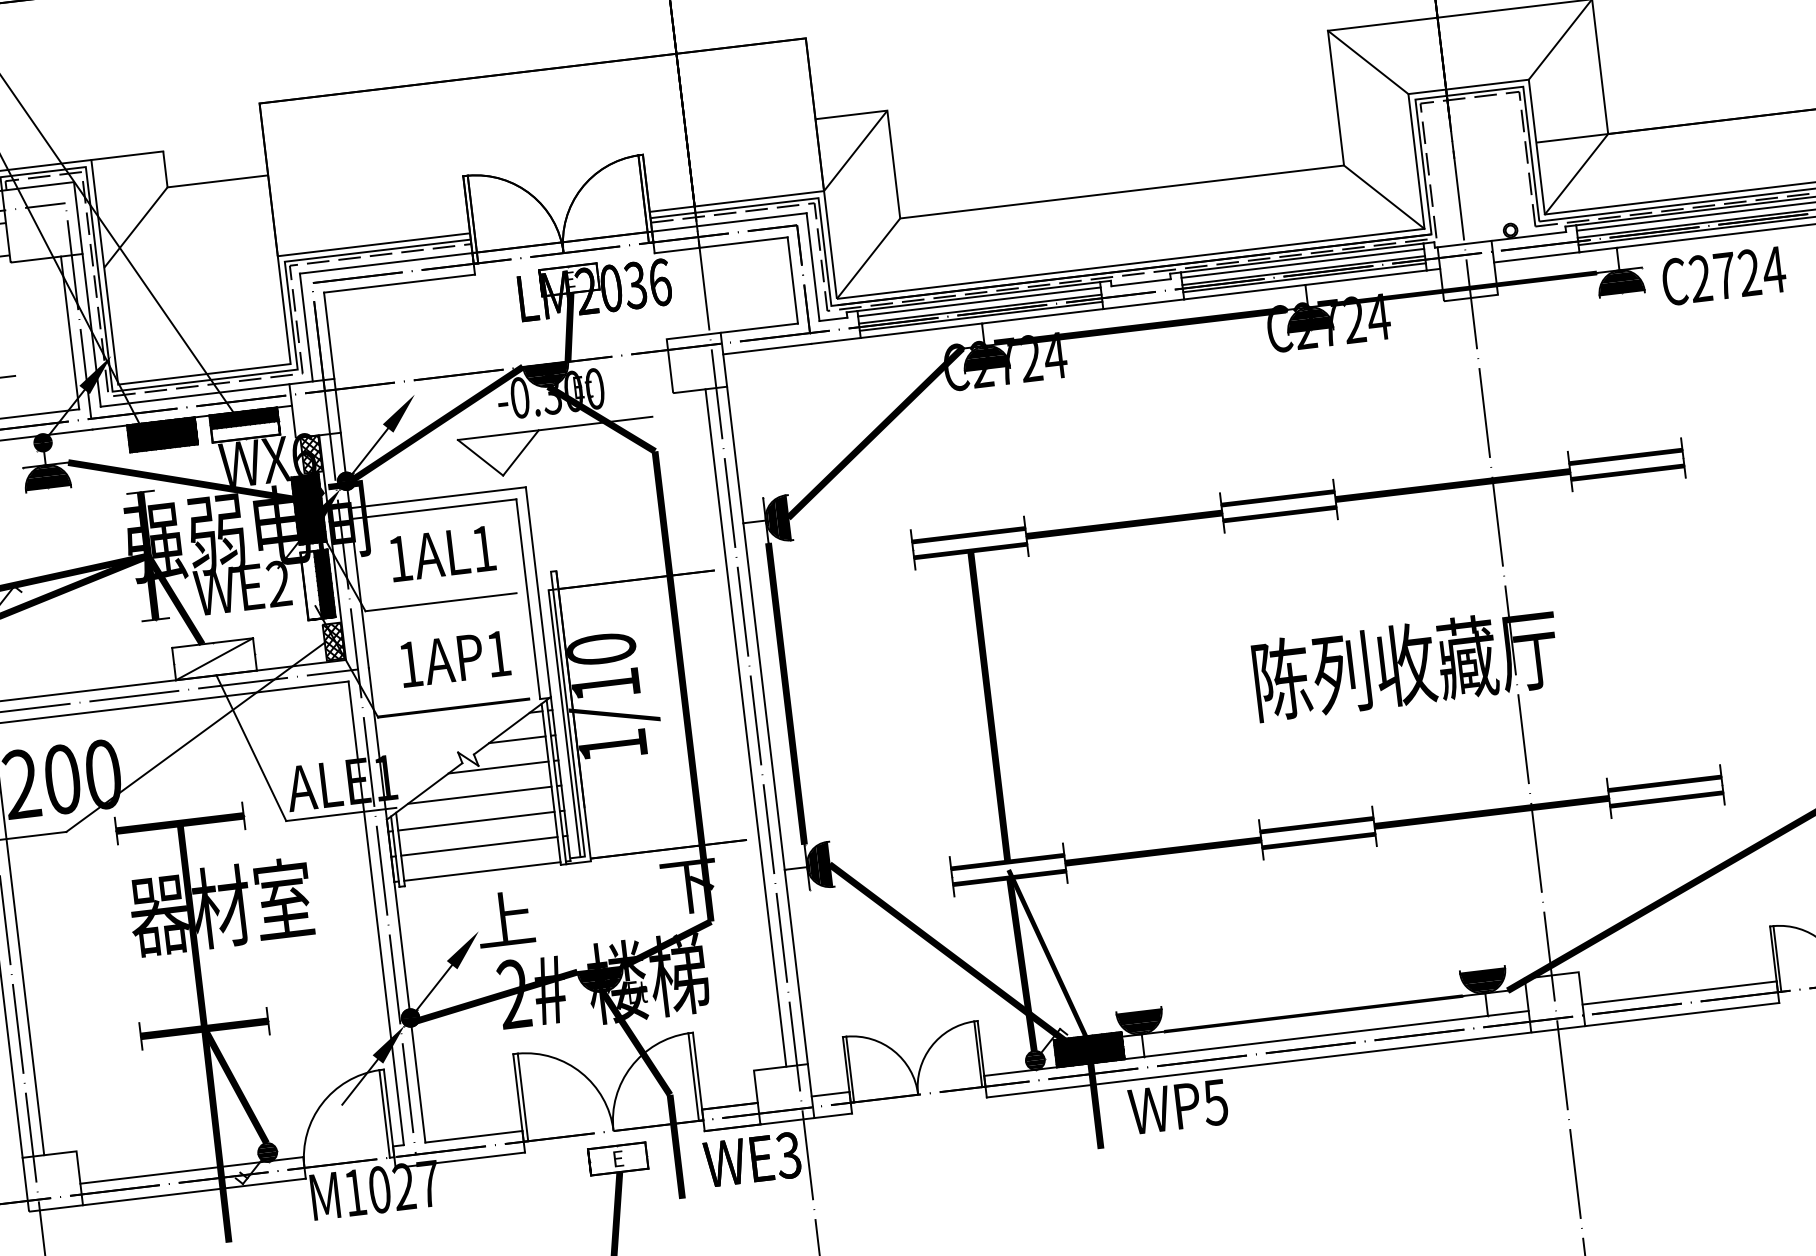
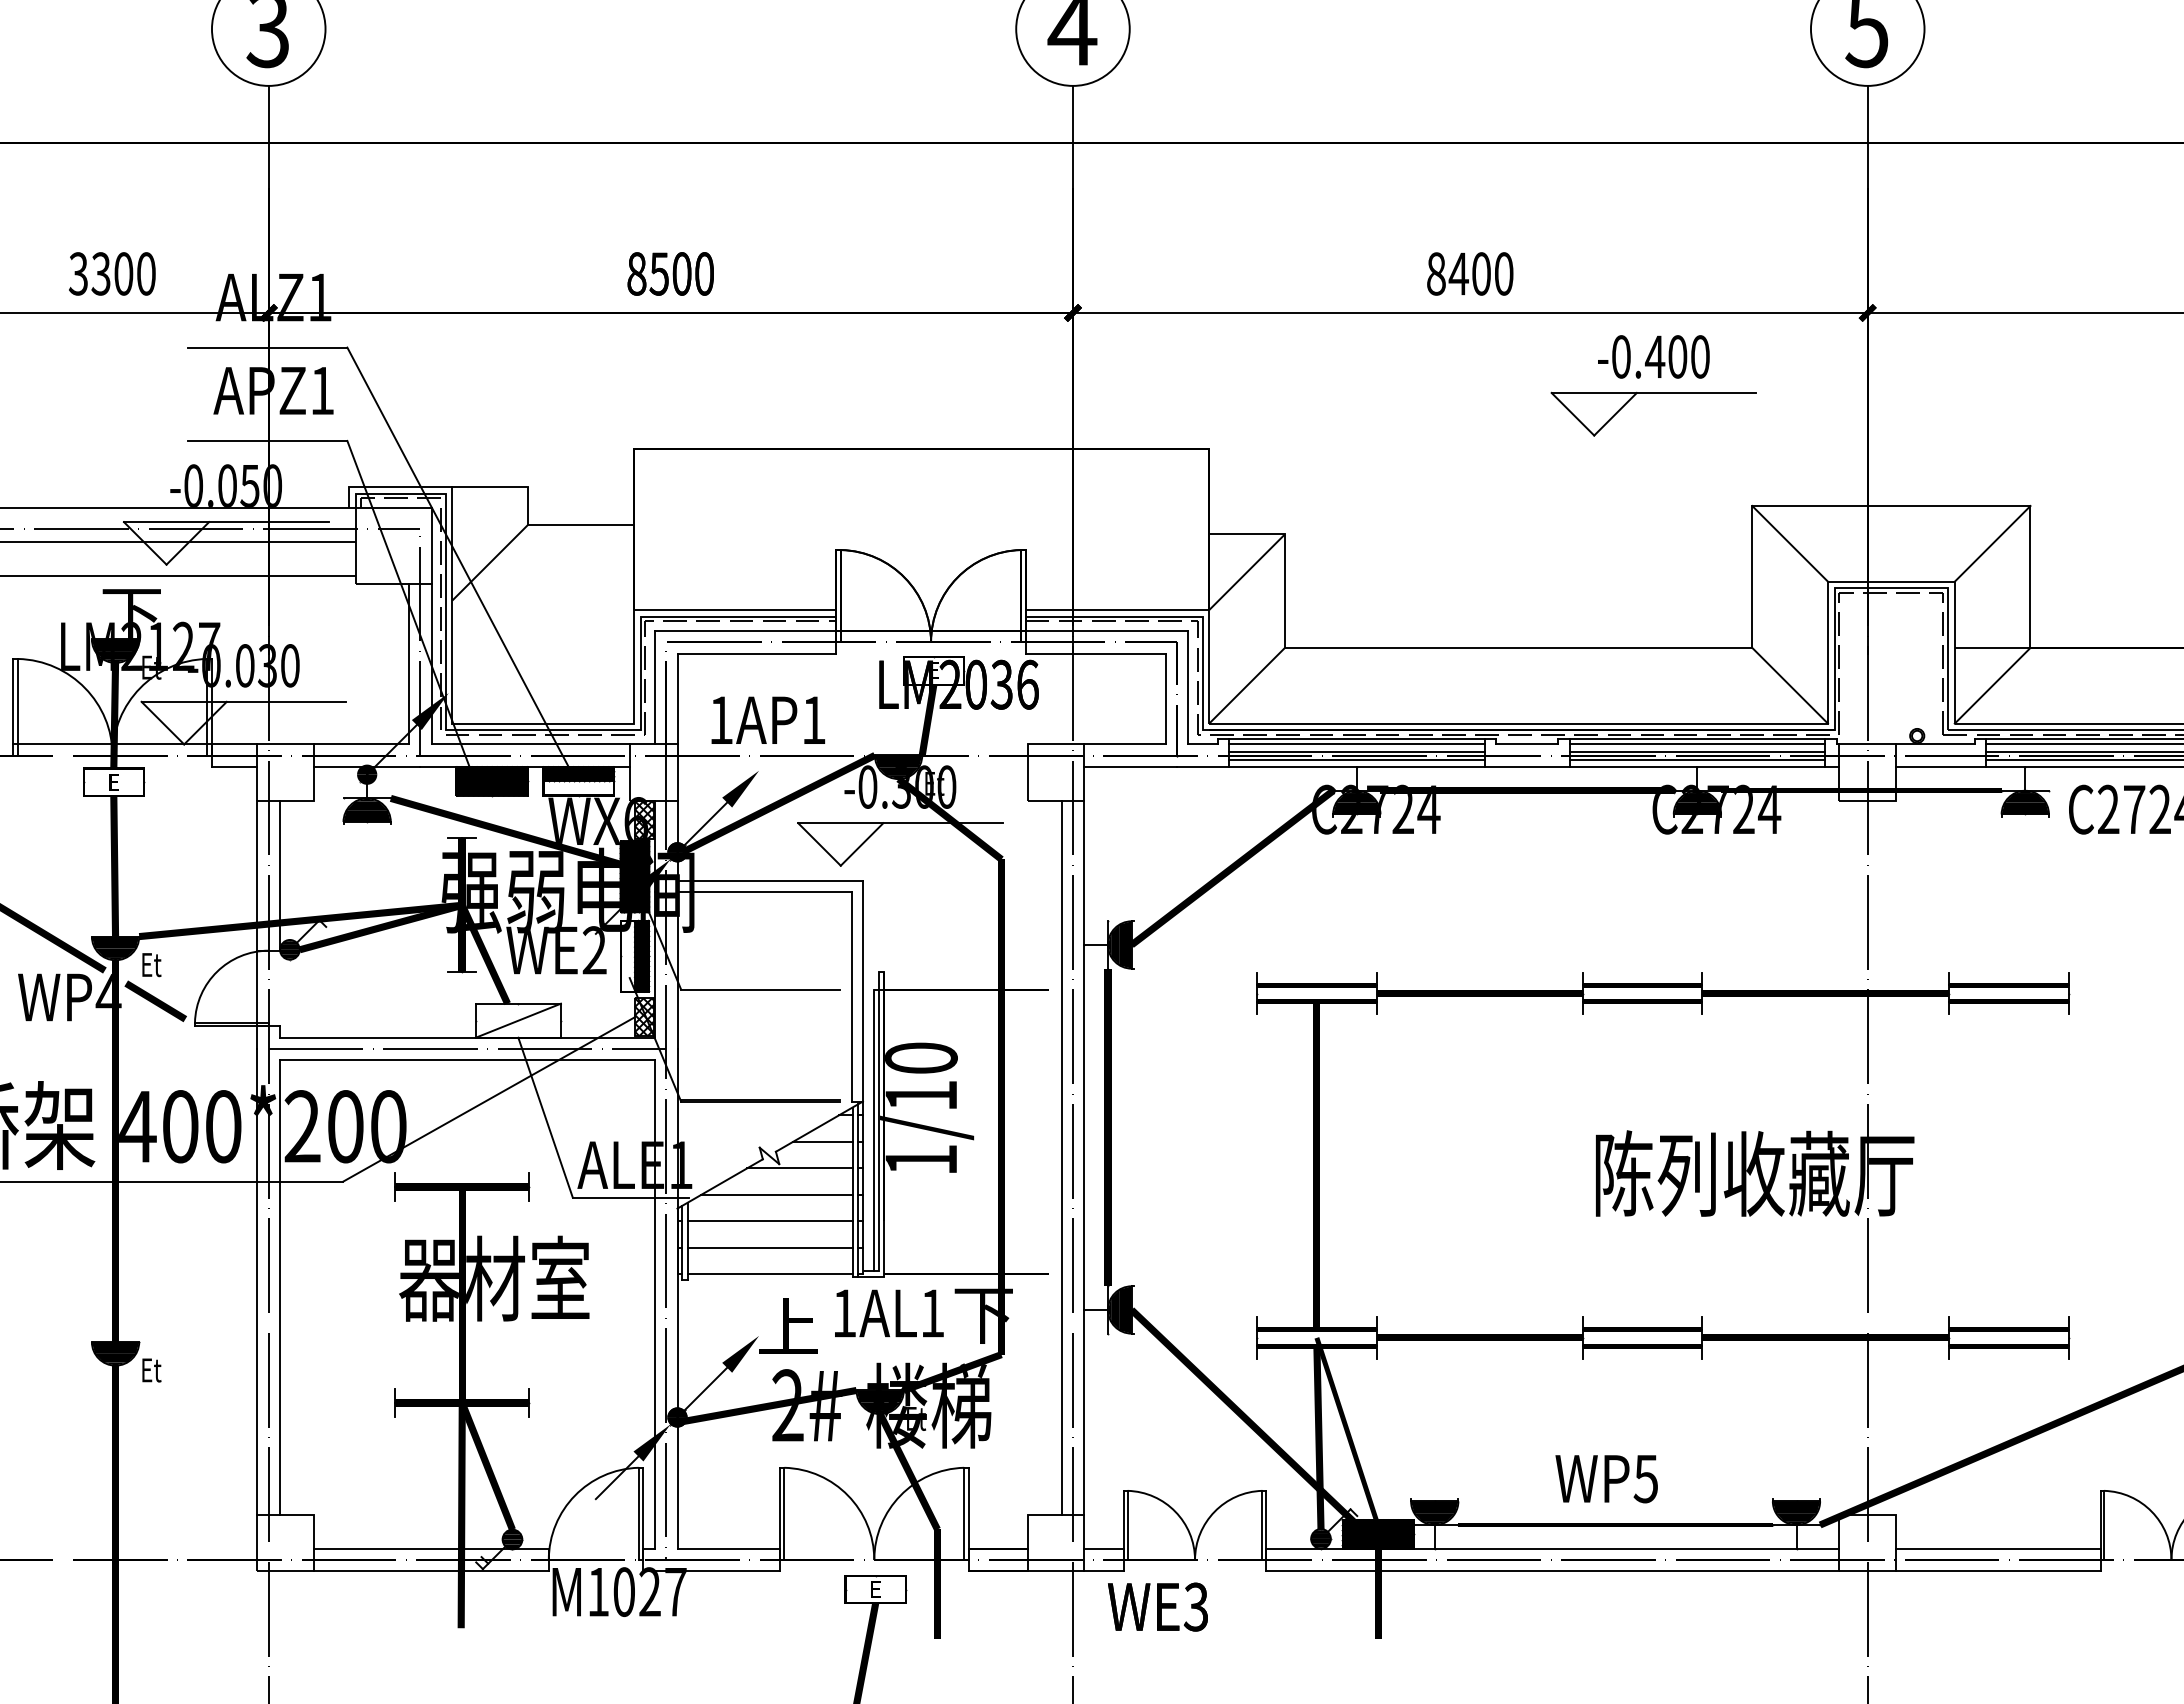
text: (442, 553) -> (889, 1313), moved
text: (455, 658) -> (768, 719), moved
text: (1178, 1107) -> (1606, 1479), moved
text: (751, 1159) -> (1157, 1606), moved

